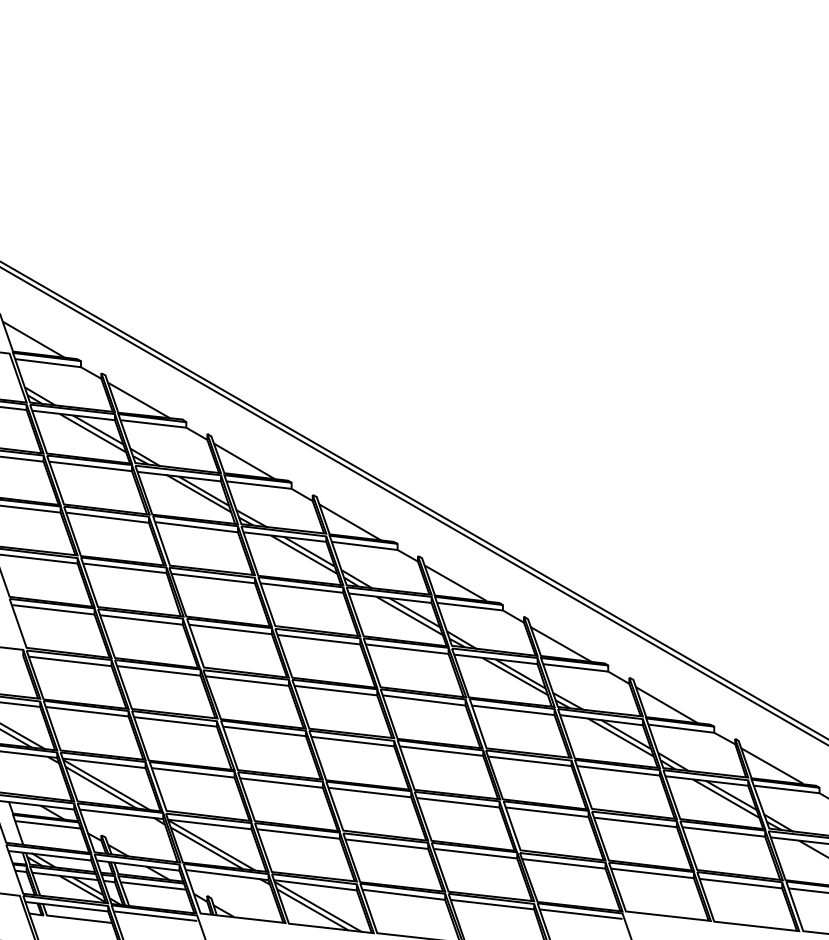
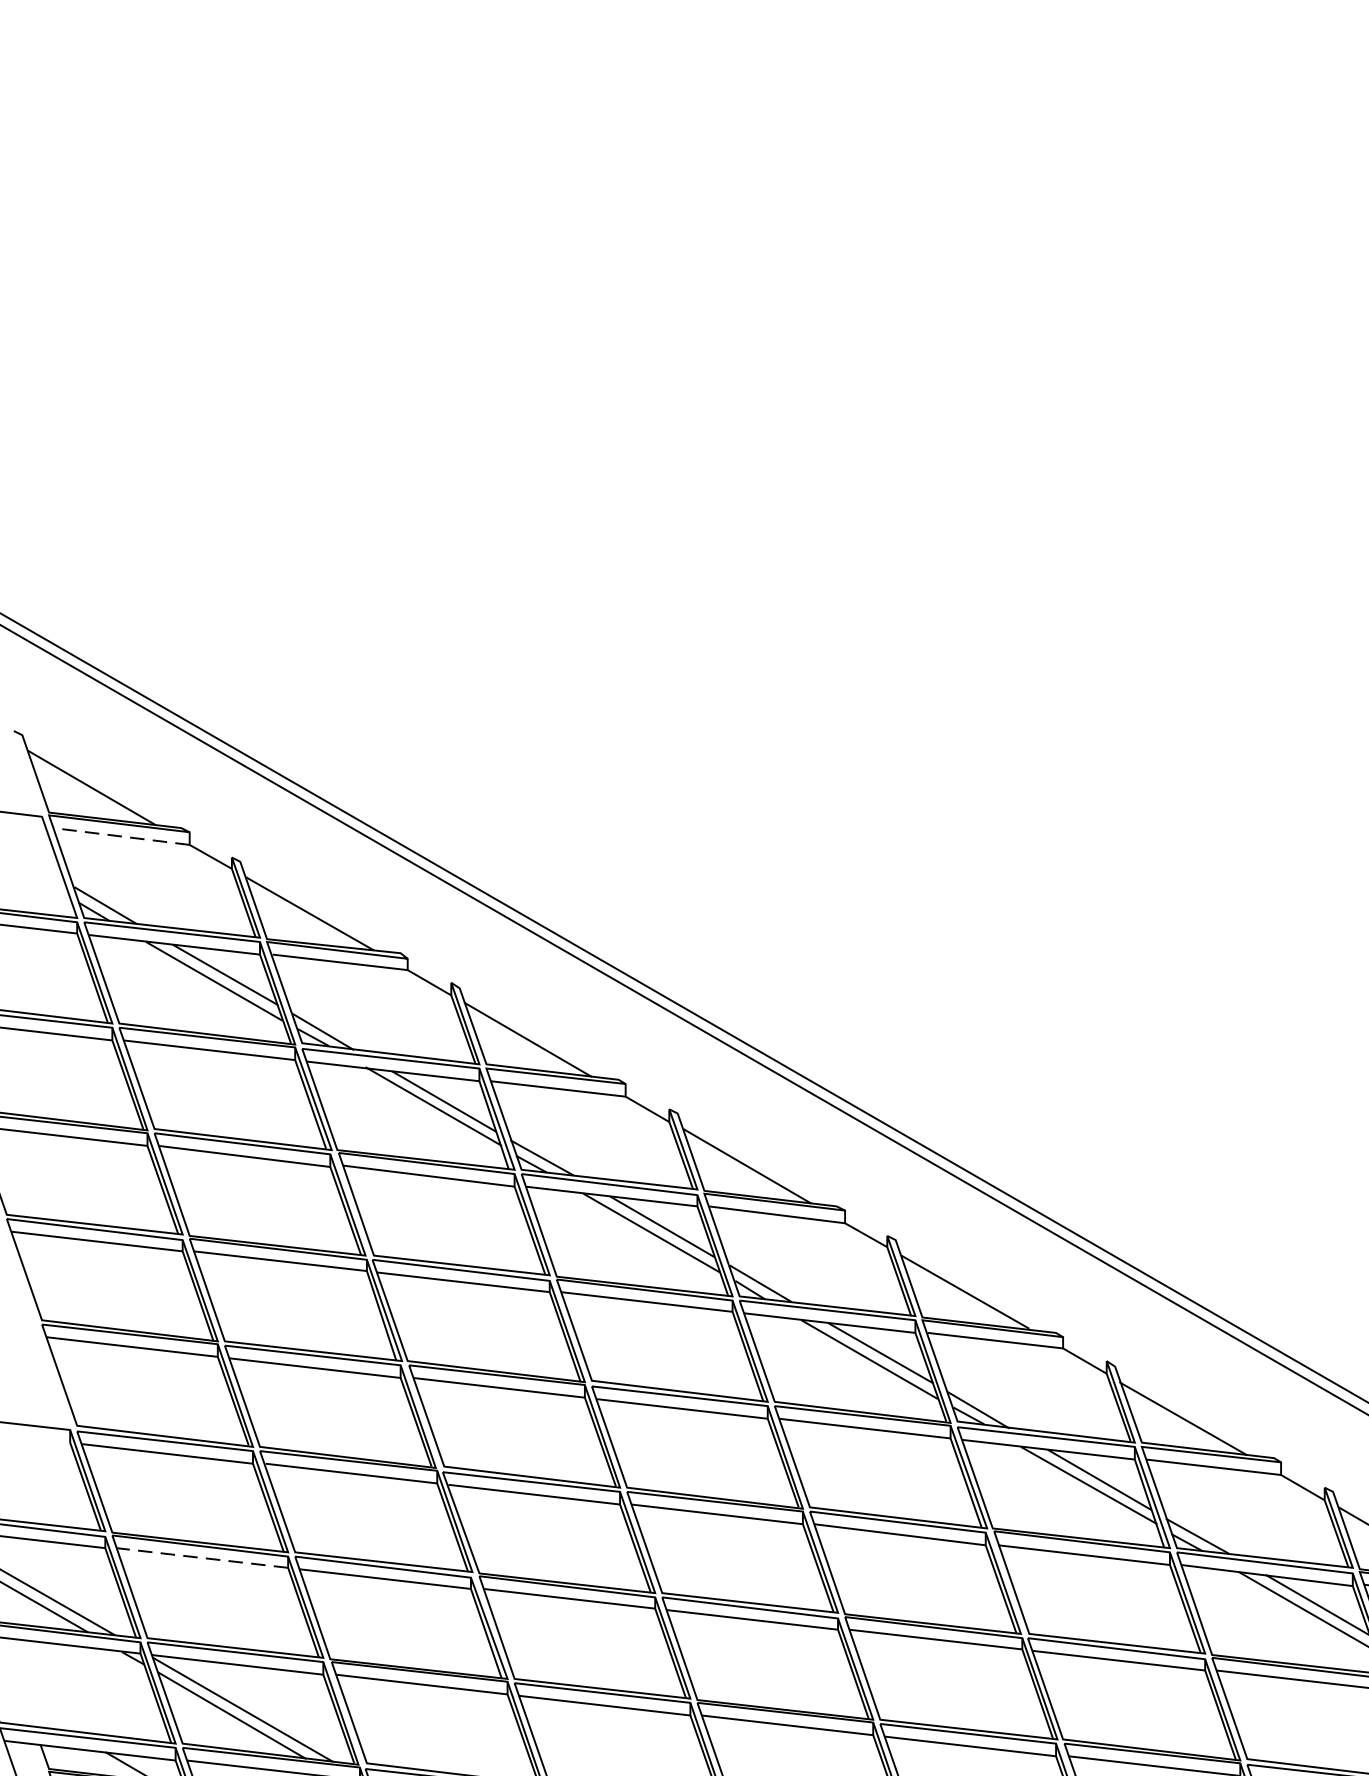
line: (47, 363) -> (120, 837), solid -> dashed
line: (87, 711) -> (203, 1557), solid -> dashed

